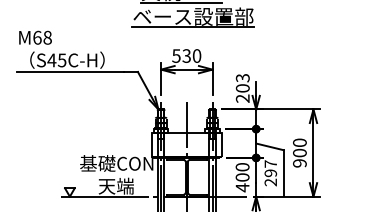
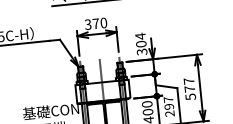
text: (181, 55) -> (91, 23), 530 -> 370
text: (242, 87) -> (141, 43), 203 -> 304
text: (299, 152) -> (189, 88), 900 -> 577

